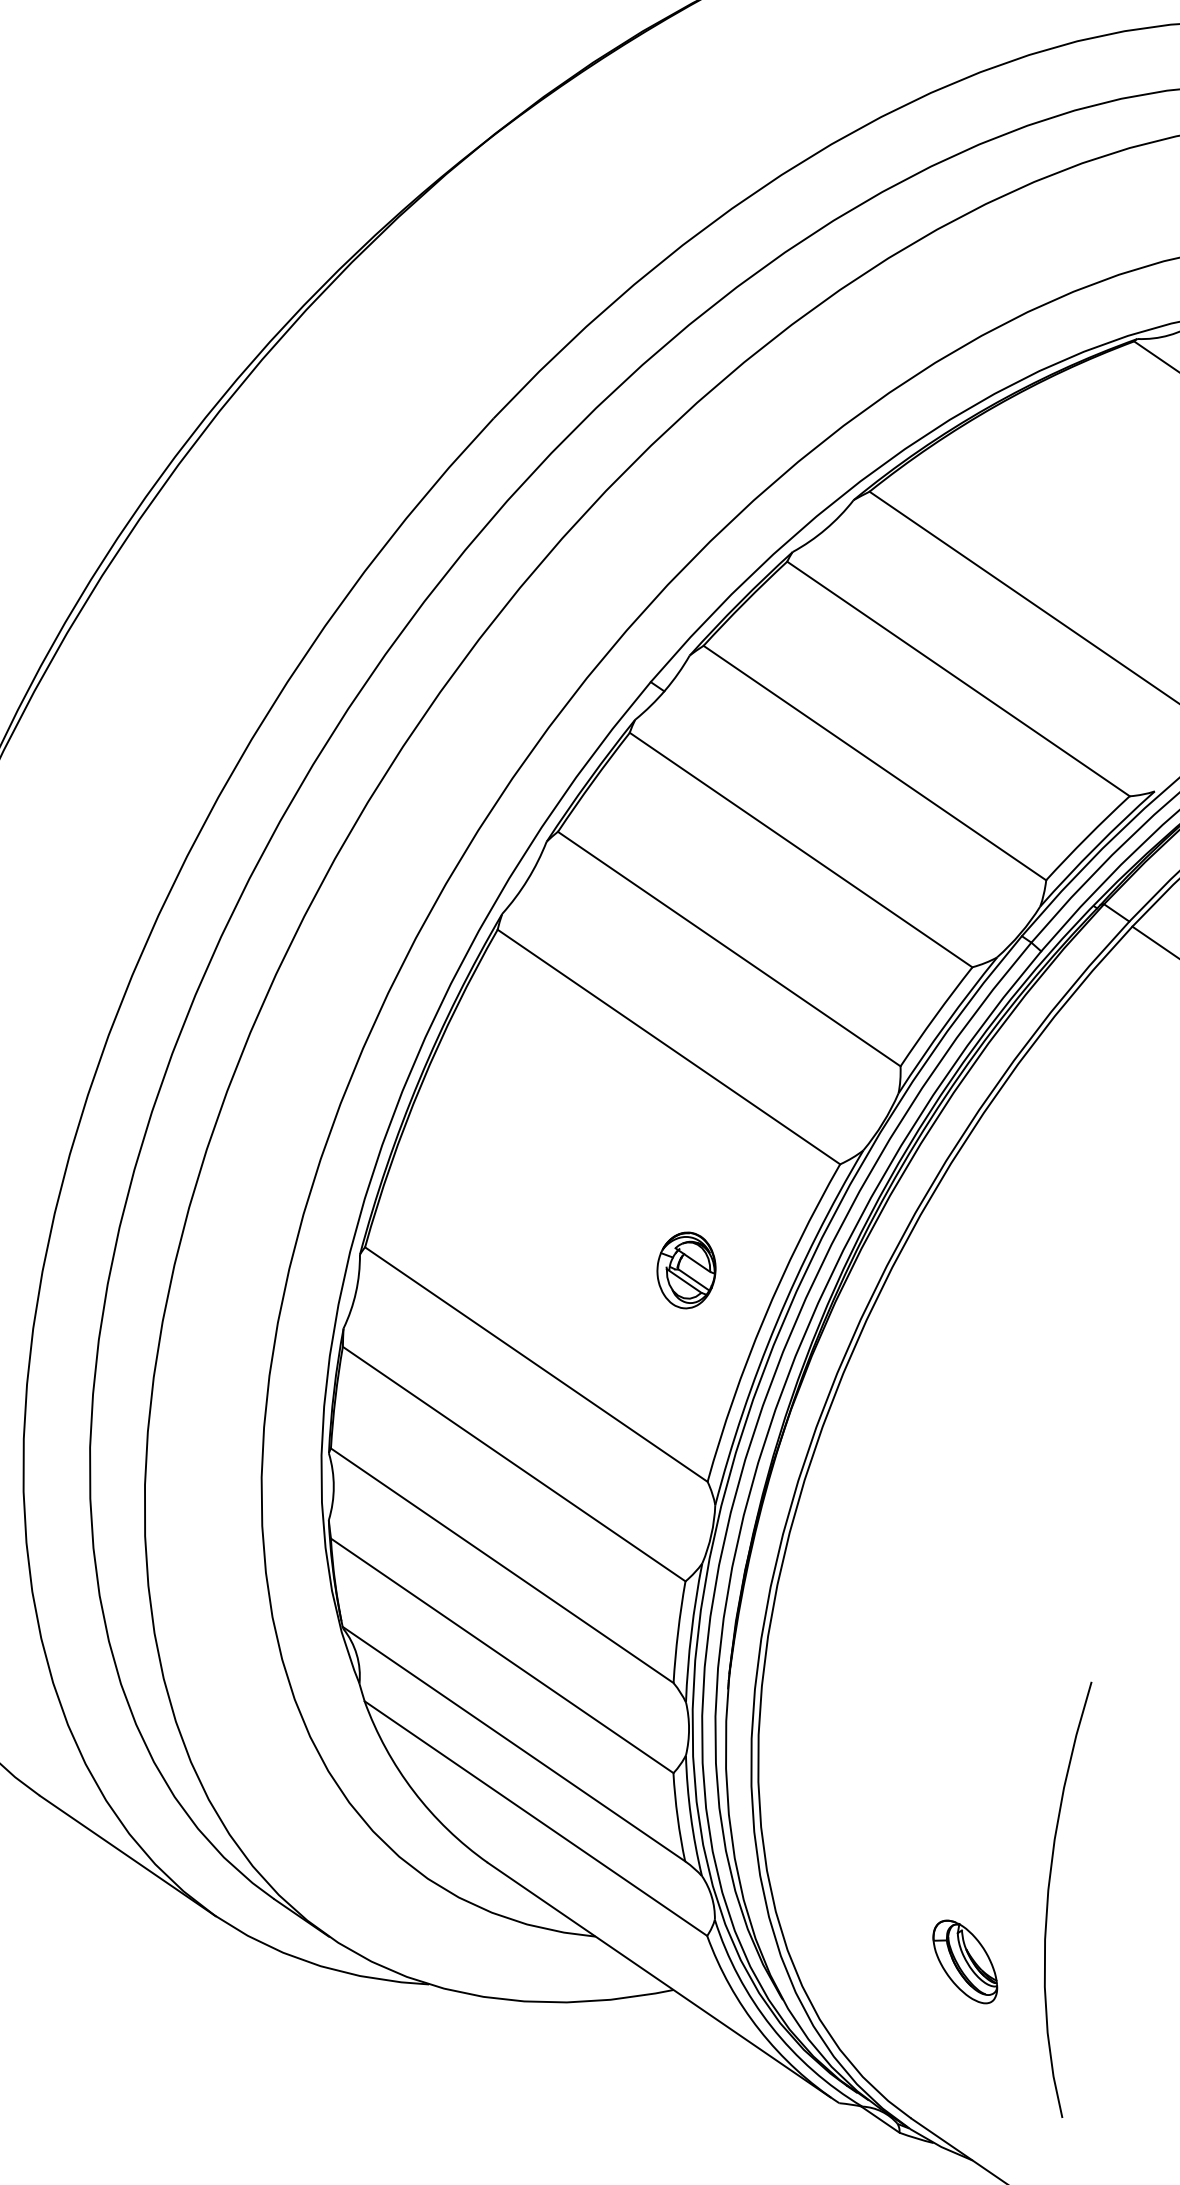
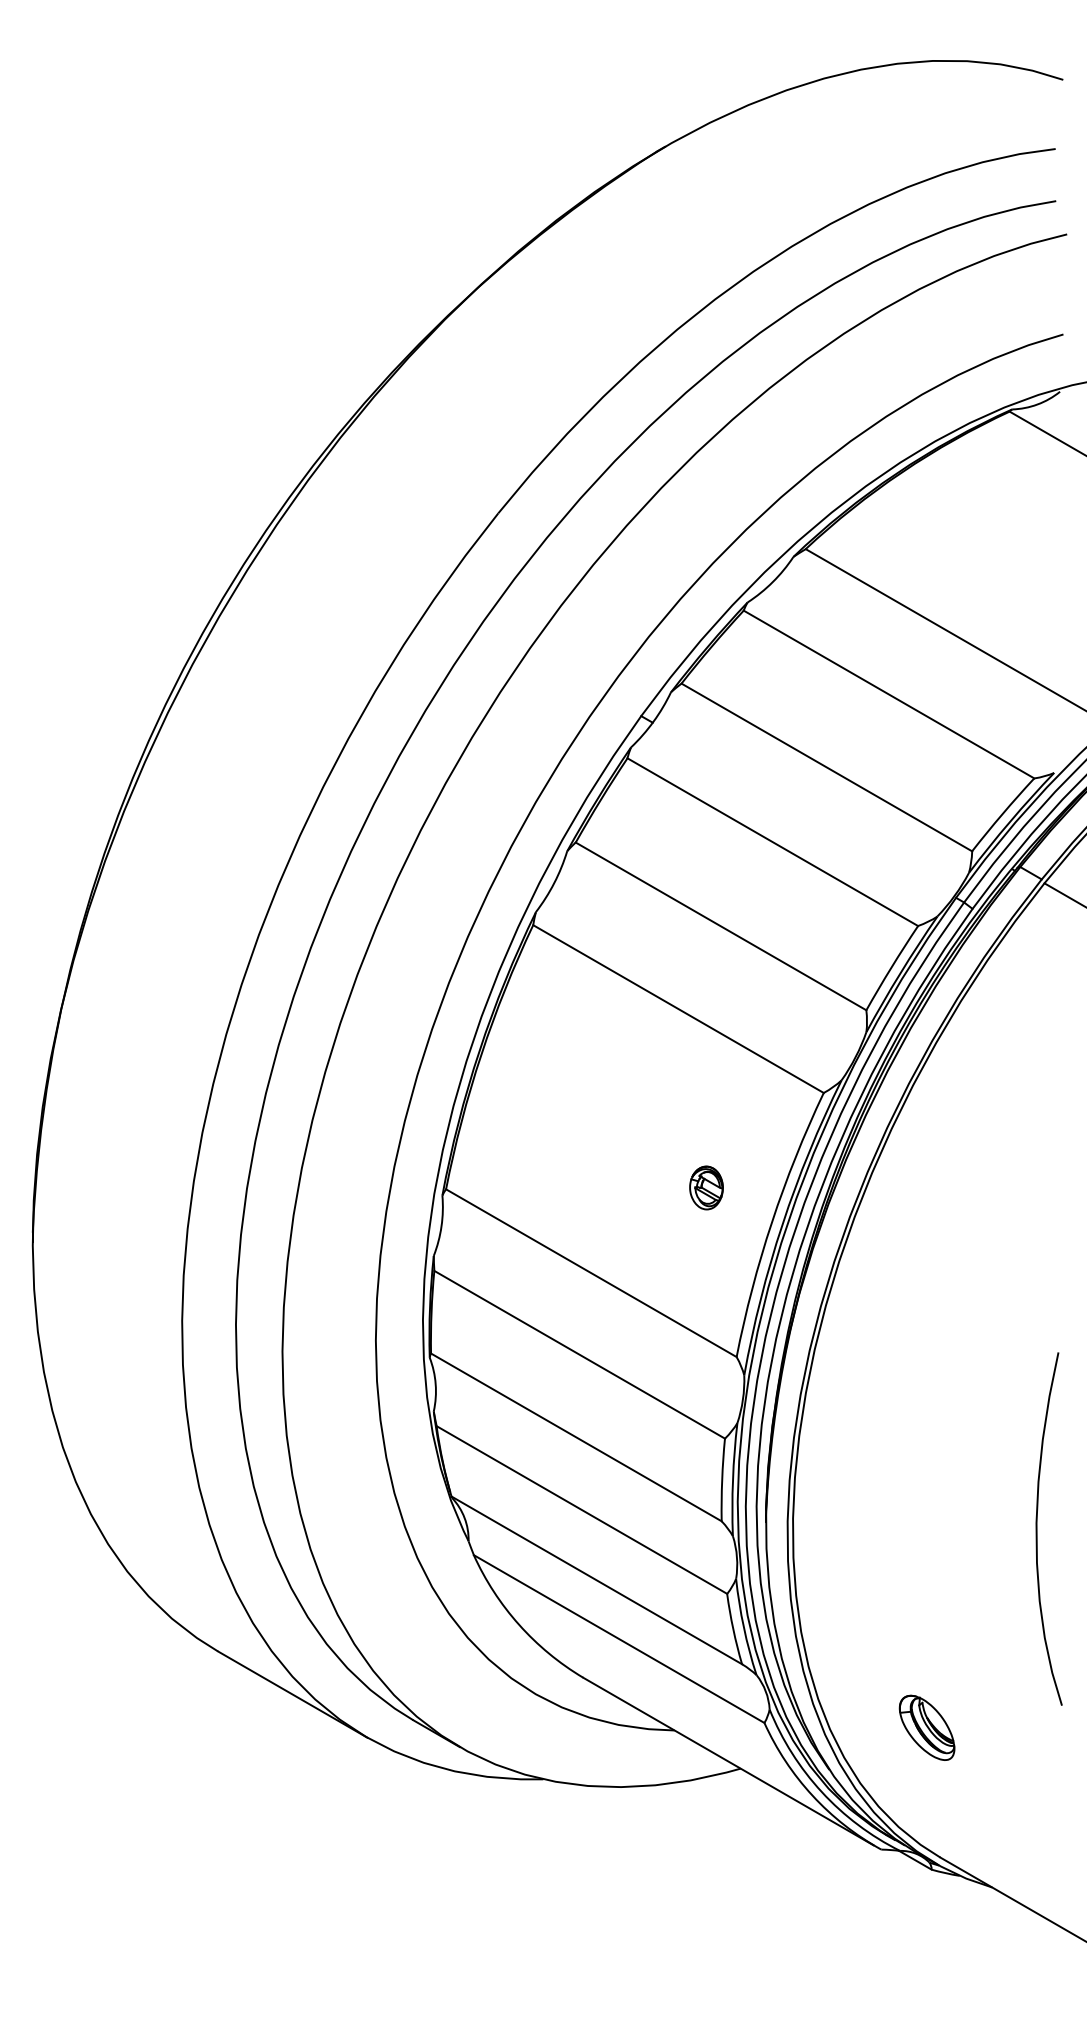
part: (686, 1269) -> (706, 1187), size x0.7
curve: (1049, 1897) -> (1037, 1528), moved
part: (964, 1961) -> (926, 1727), moved

